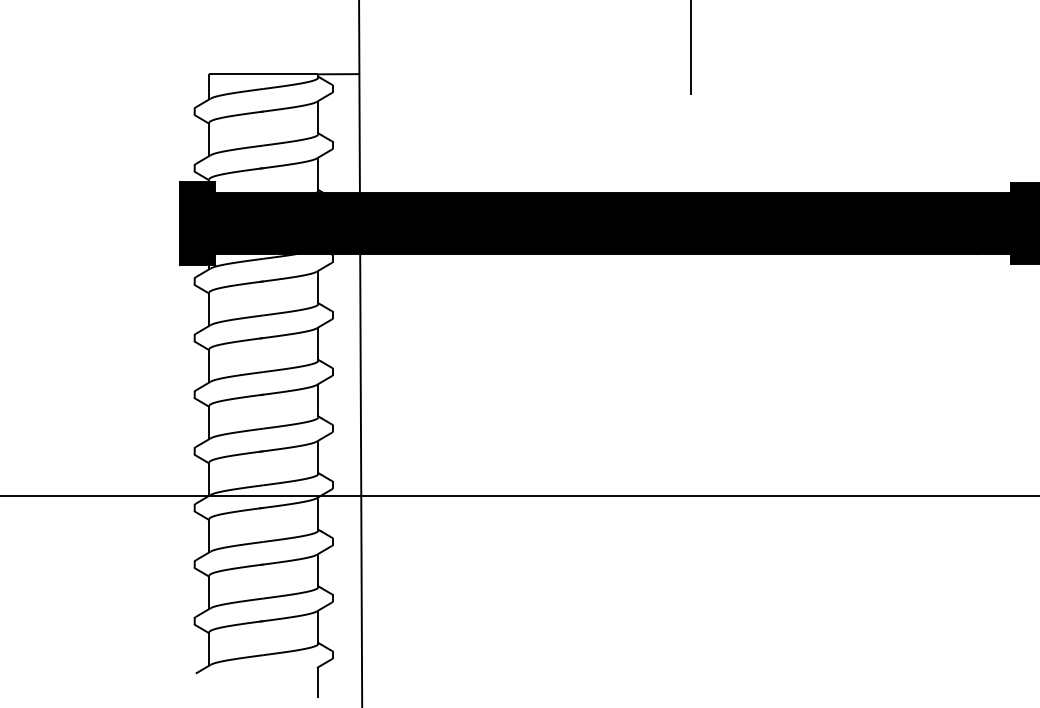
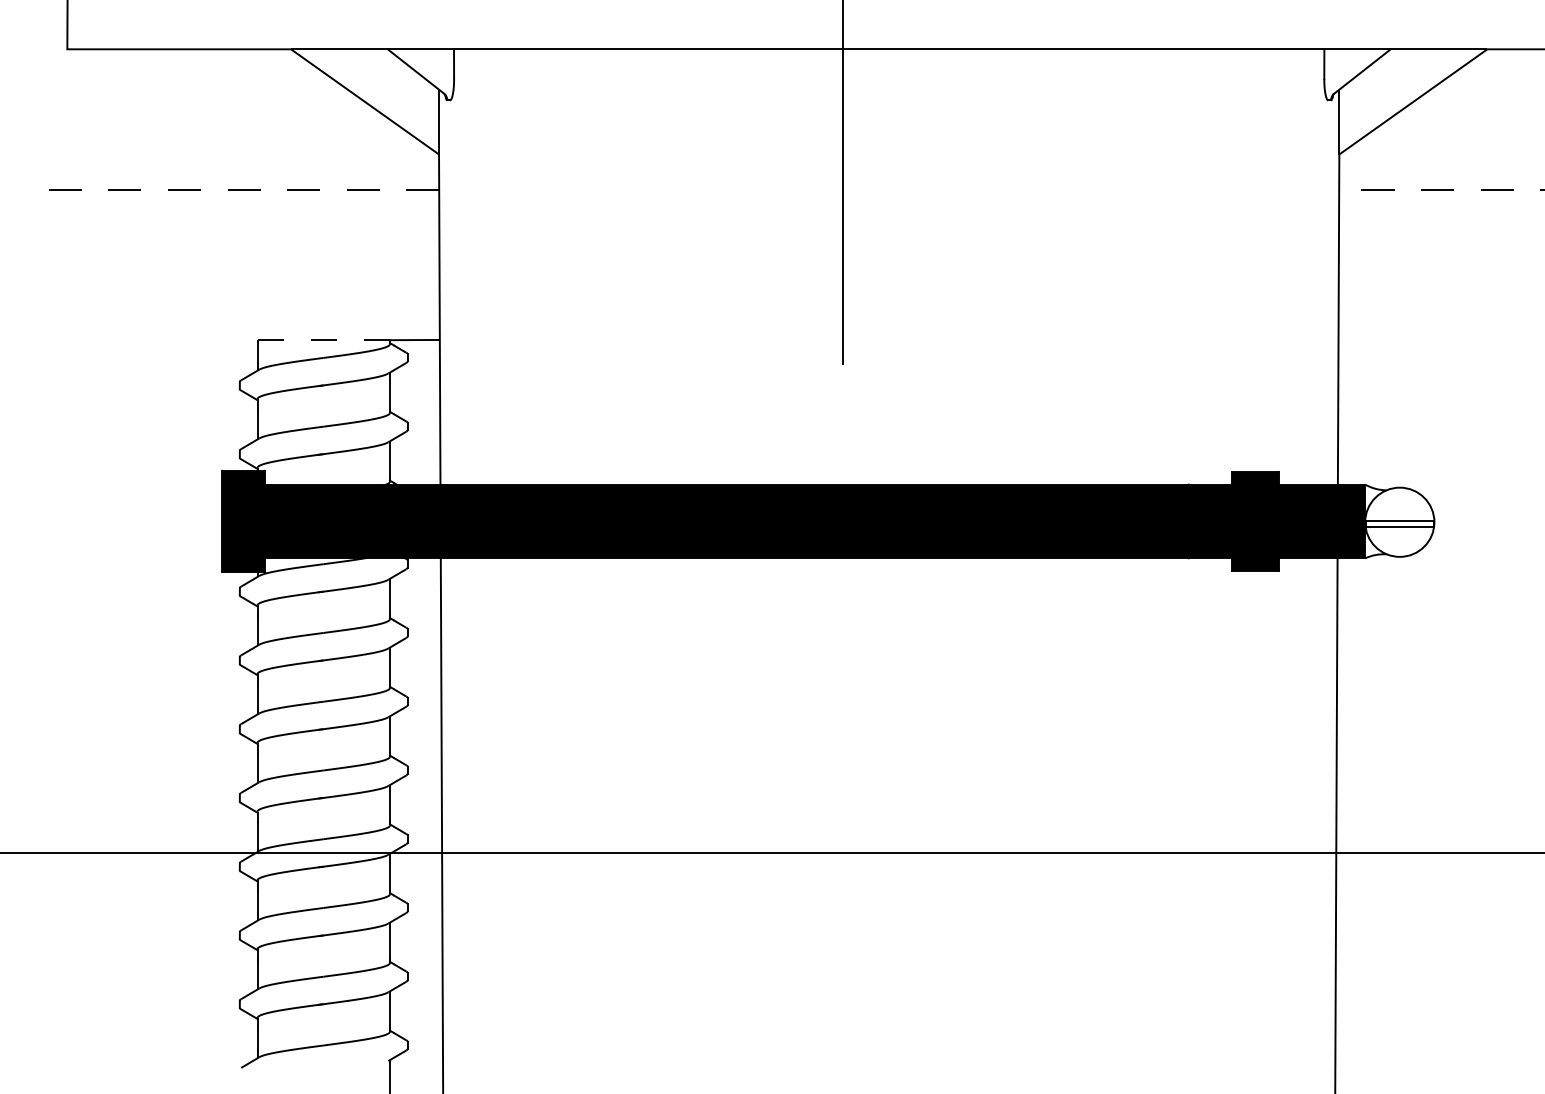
line: (263, 74) -> (323, 340), solid -> dashed

